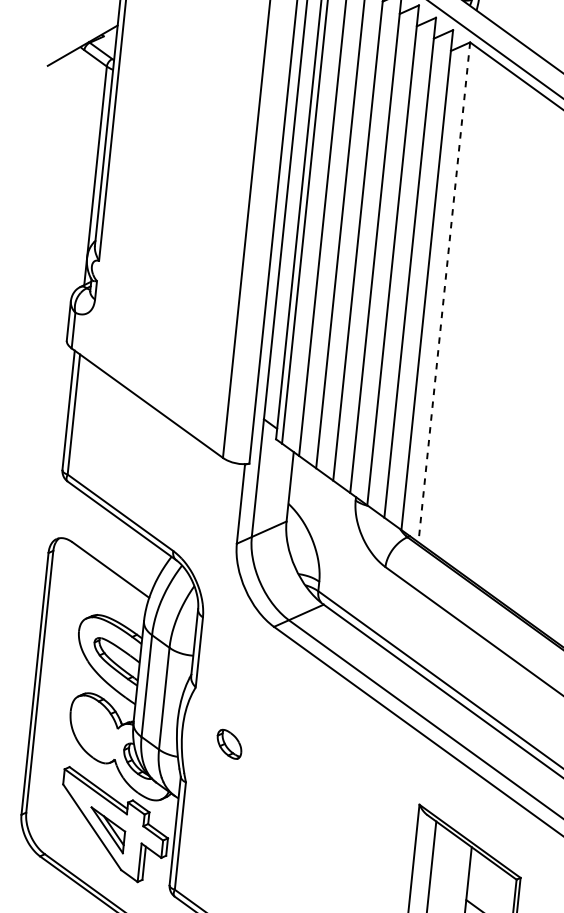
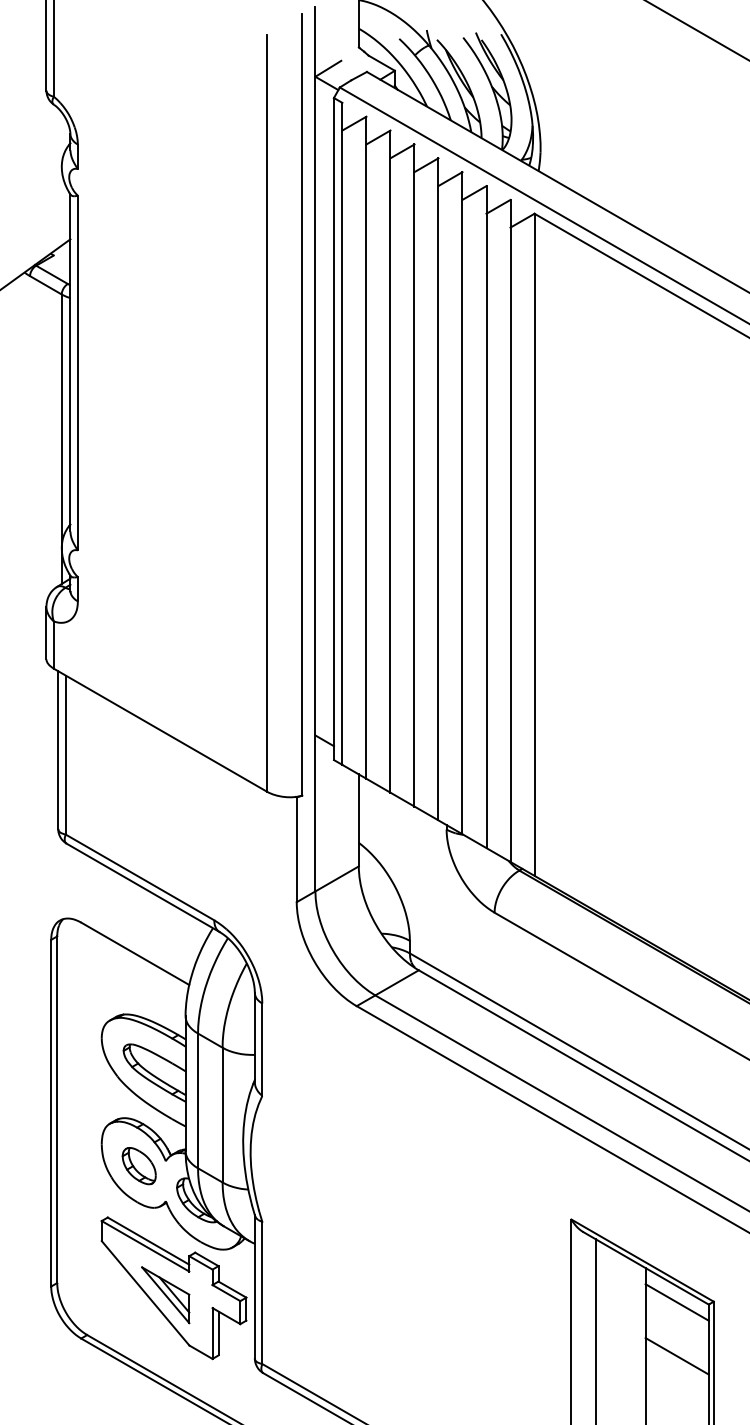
line: (444, 292) -> (534, 545), dashed -> solid
part: (228, 744) -> (138, 1166), moved
line: (492, 875) -> (676, 1302), added

